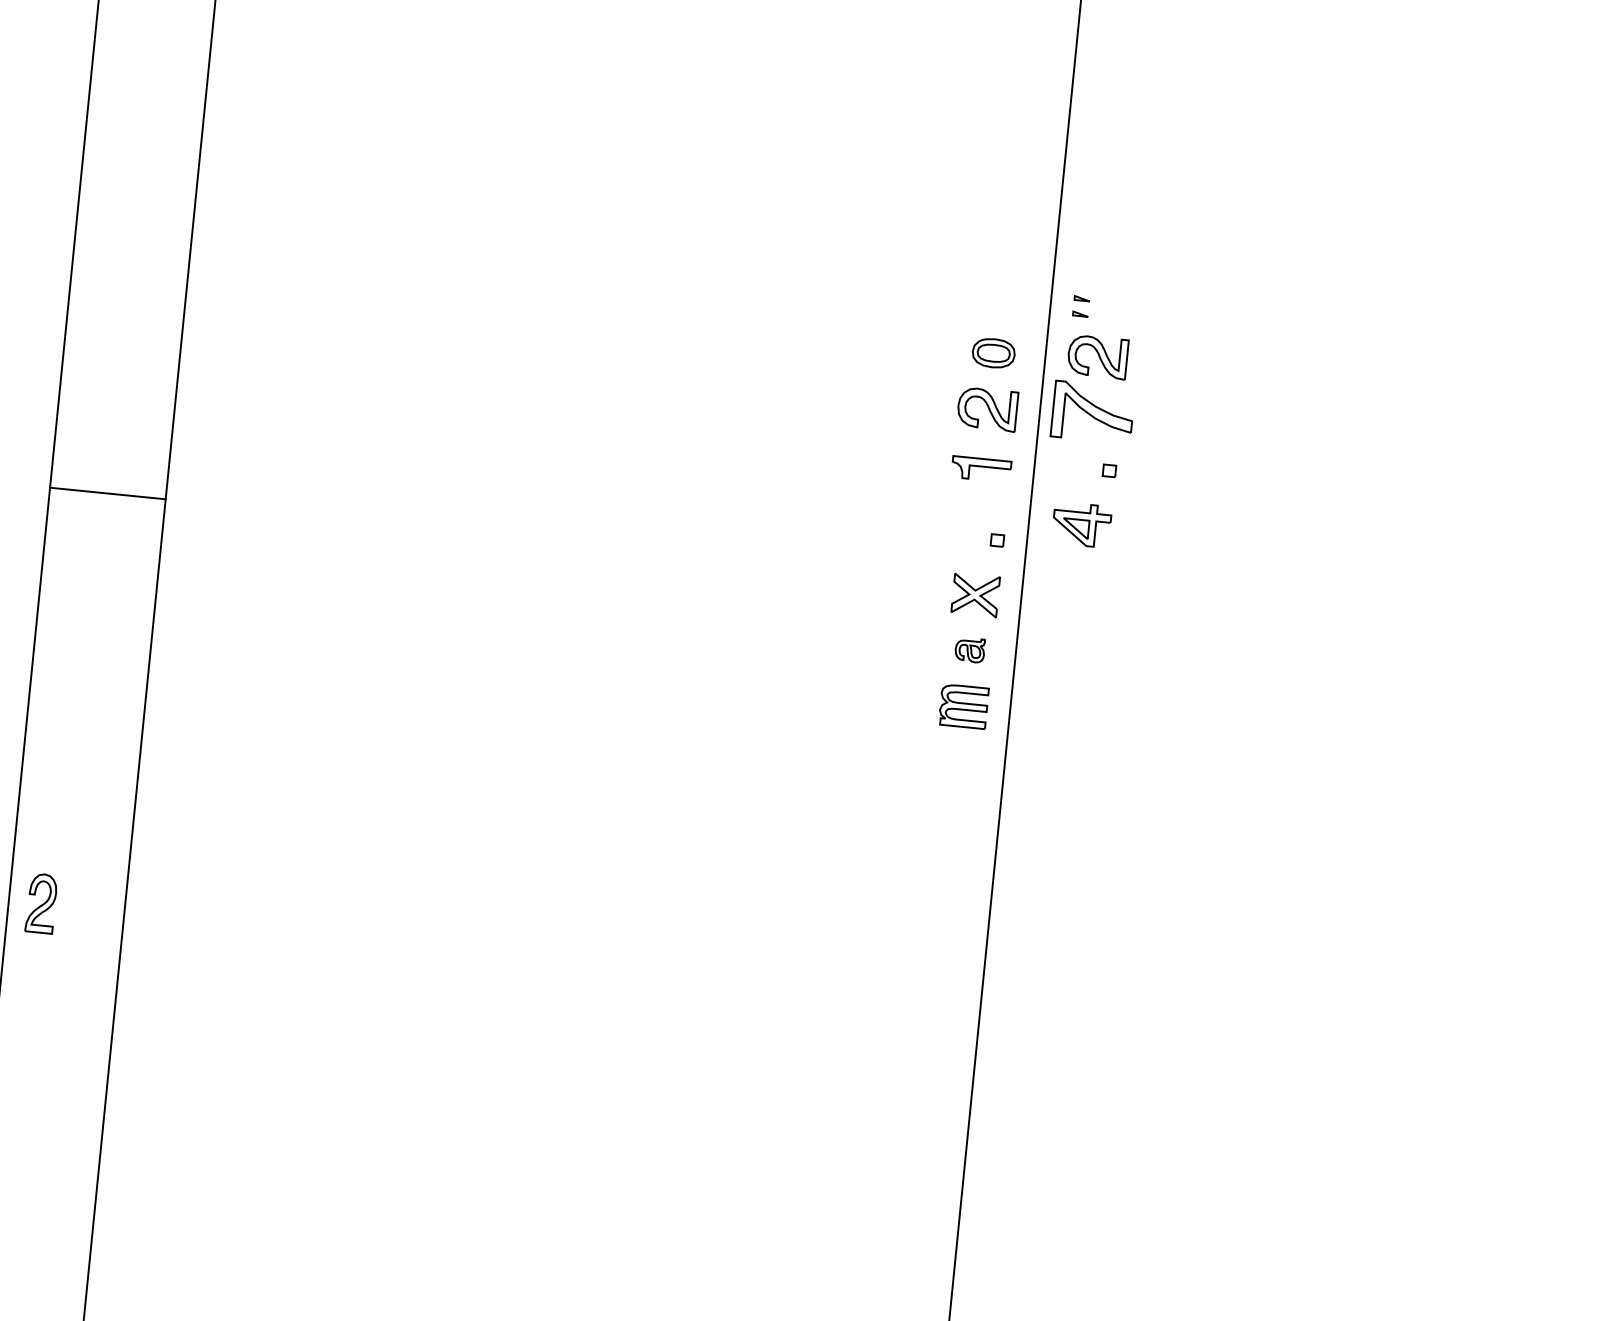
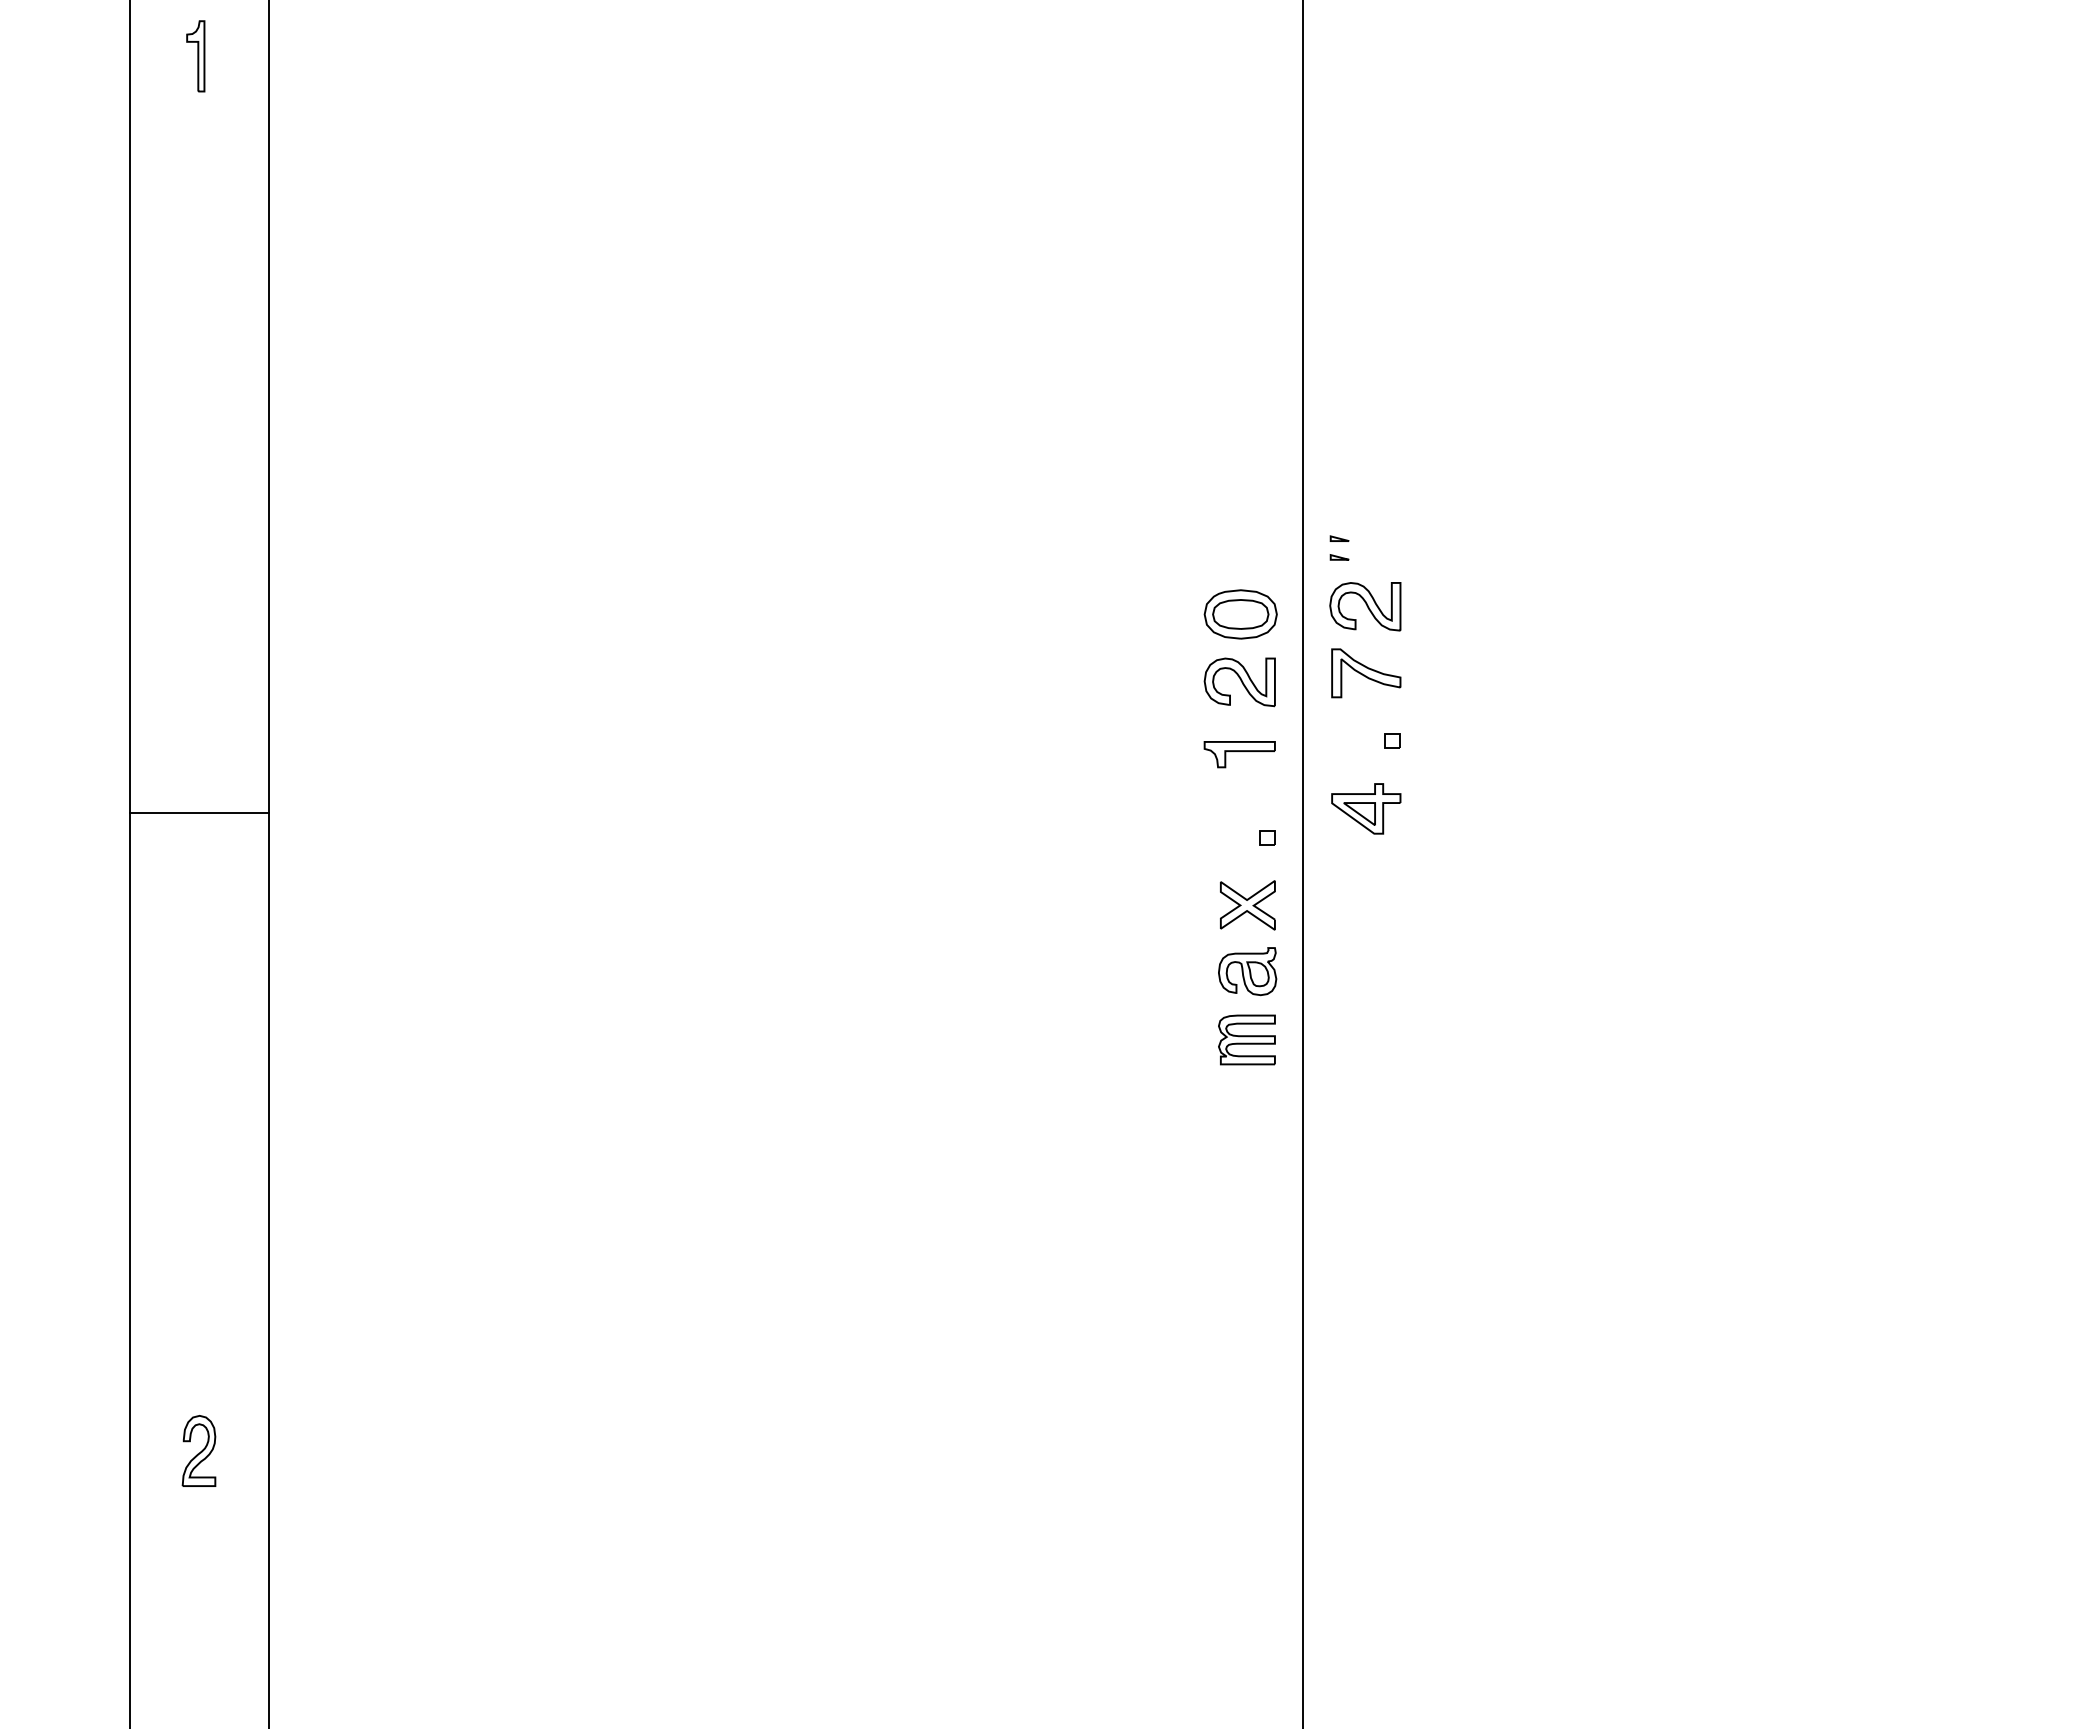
part: (993, 353) -> (1240, 614), size x1.43
part: (1093, 412) -> (1366, 673), size x0.71
line: (107, 493) -> (199, 812), moved
part: (969, 649) -> (1247, 971), size x1.67
part: (41, 902) -> (198, 1450), moved

